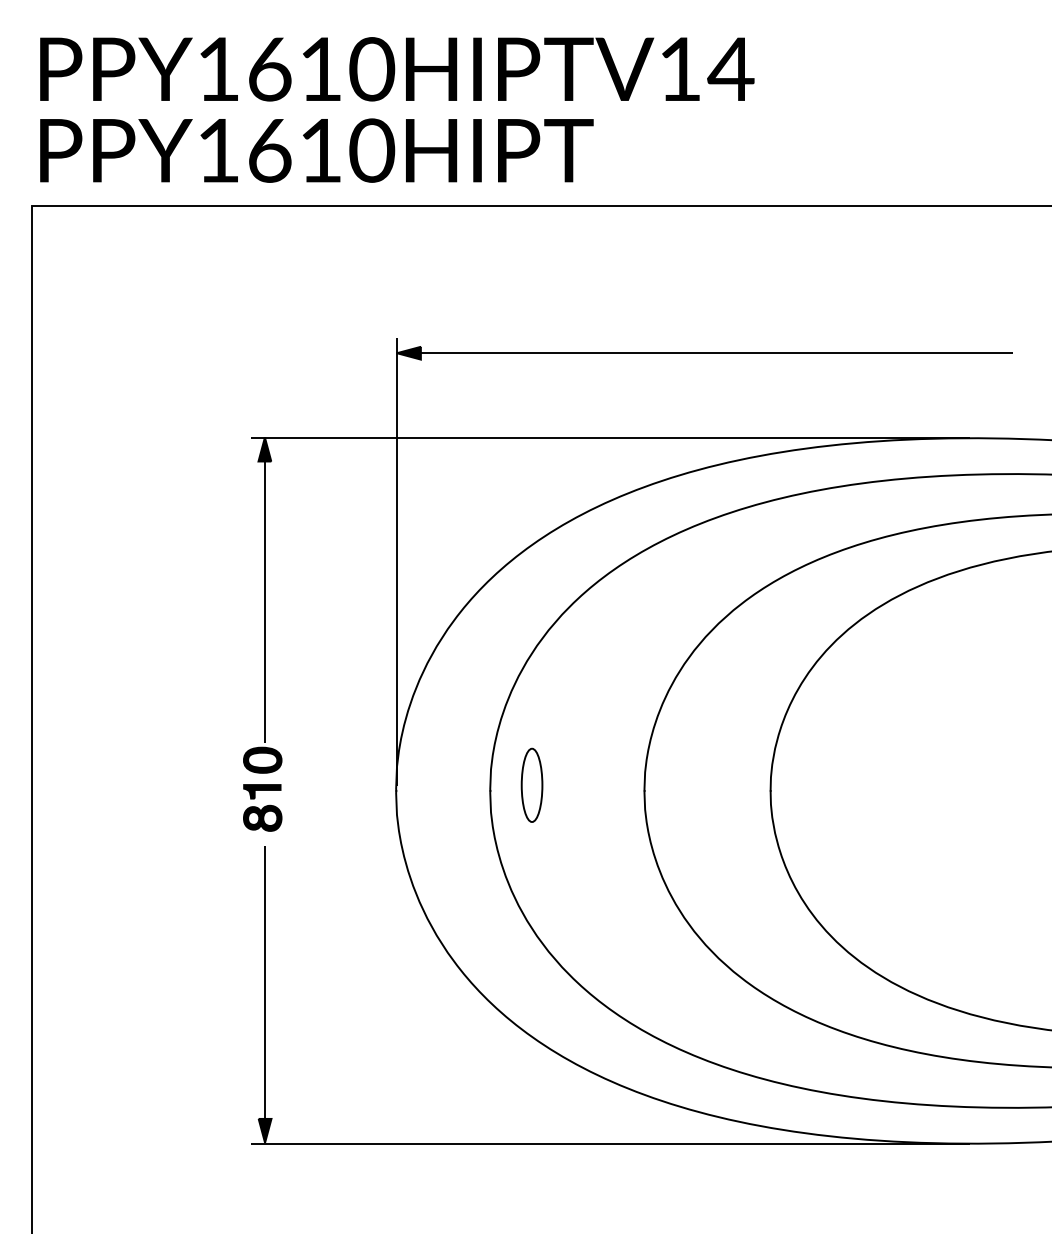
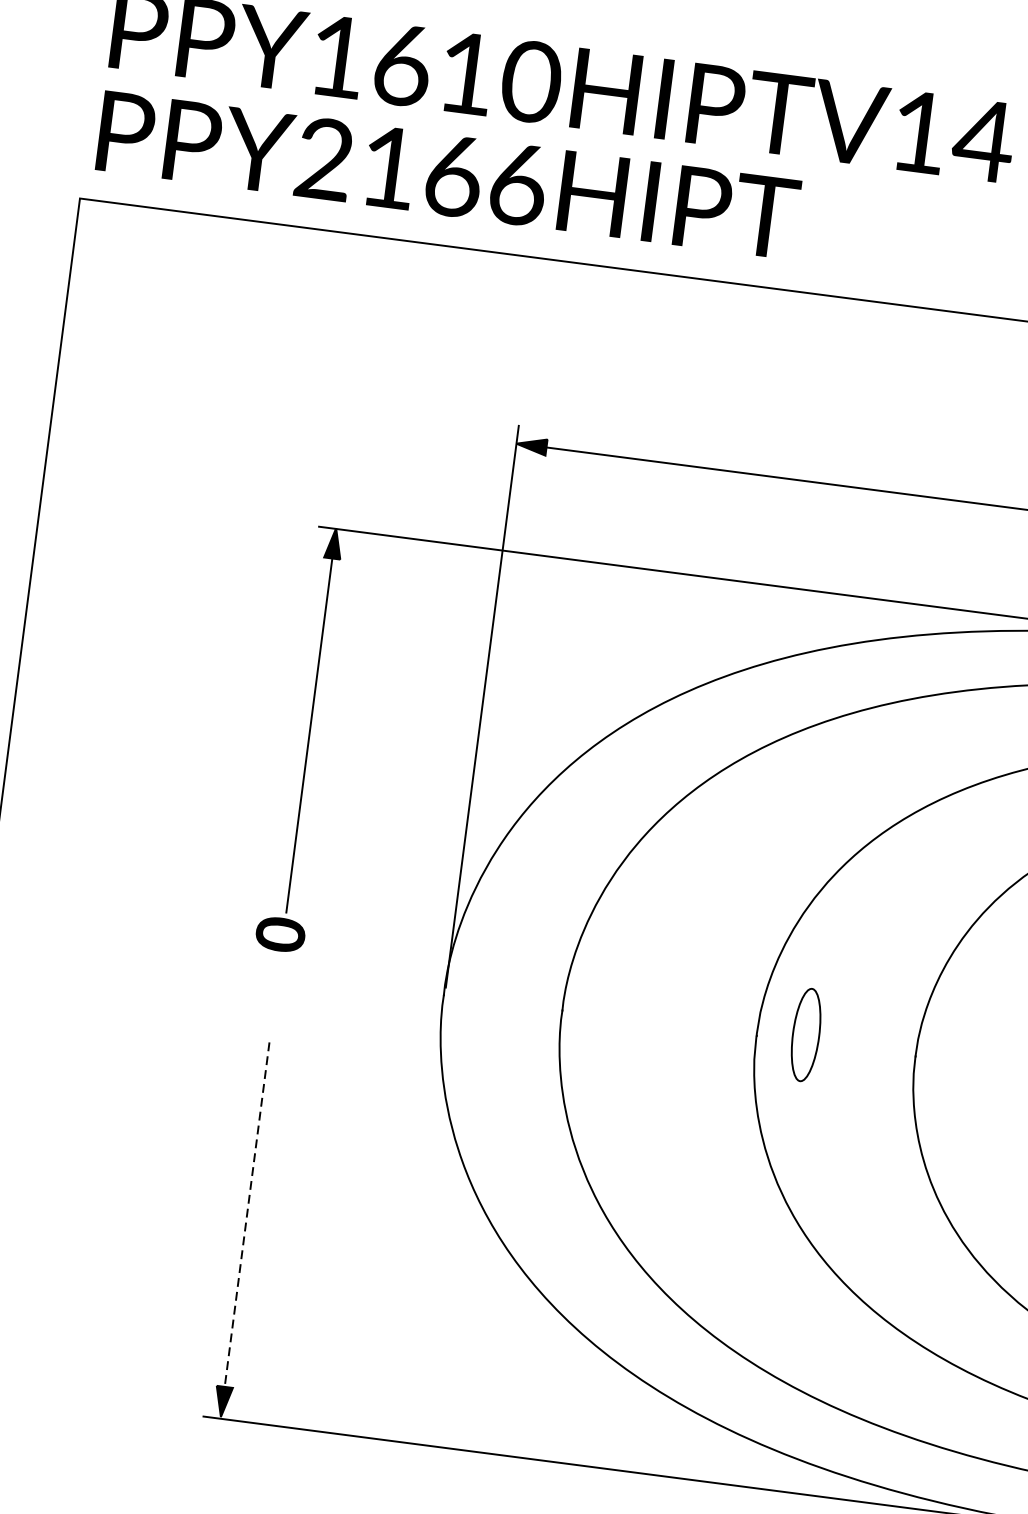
text: (296, 150) -> (422, 171), PPY1610HIPT -> PPY2166HIPT
part: (531, 784) -> (805, 1033), moved
part: (262, 807) -> (272, 994), removed
line: (264, 987) -> (245, 1221), solid -> dashed

